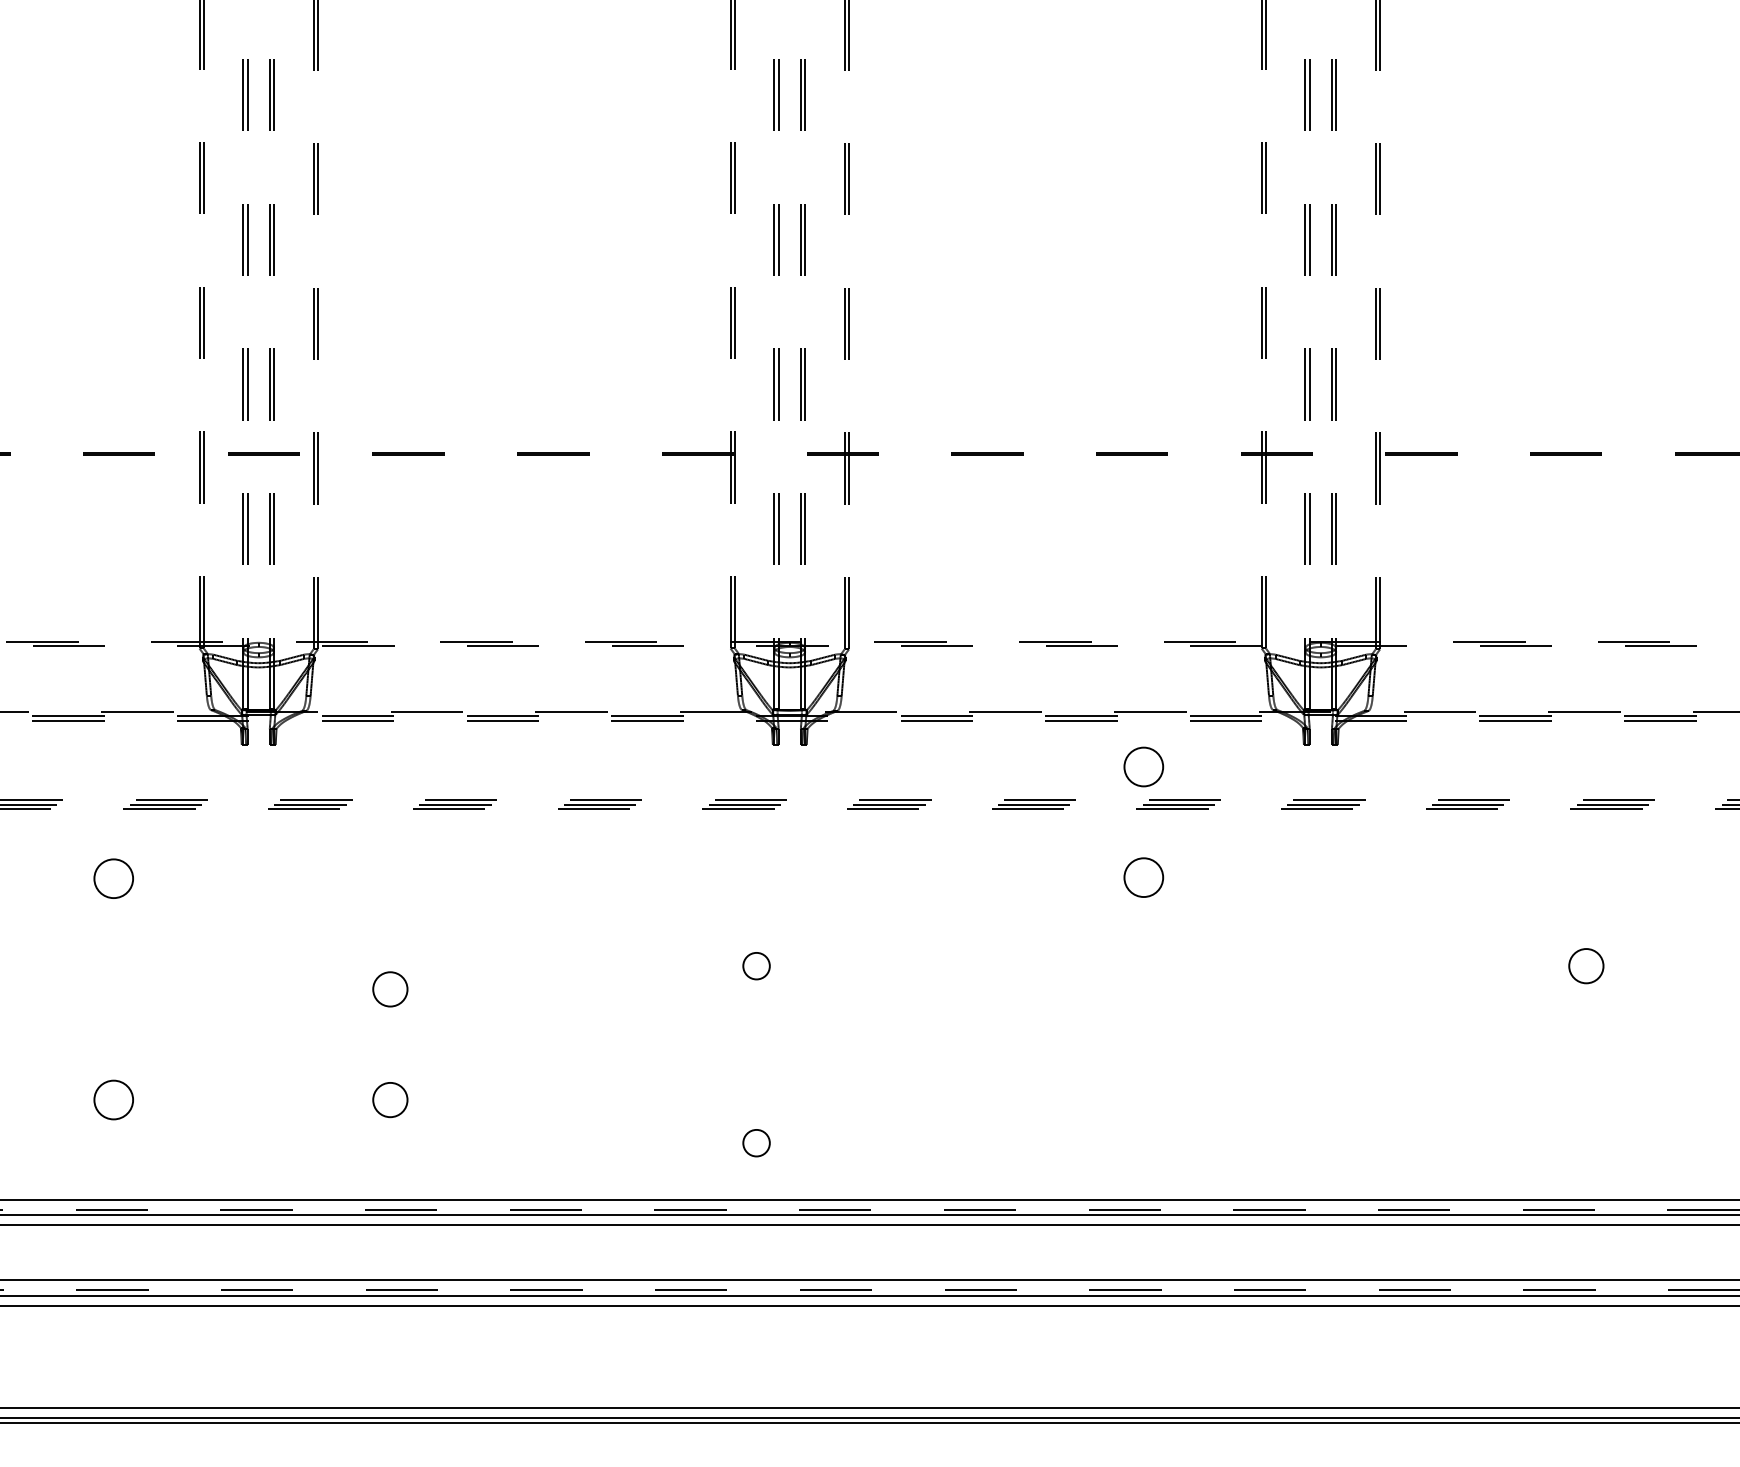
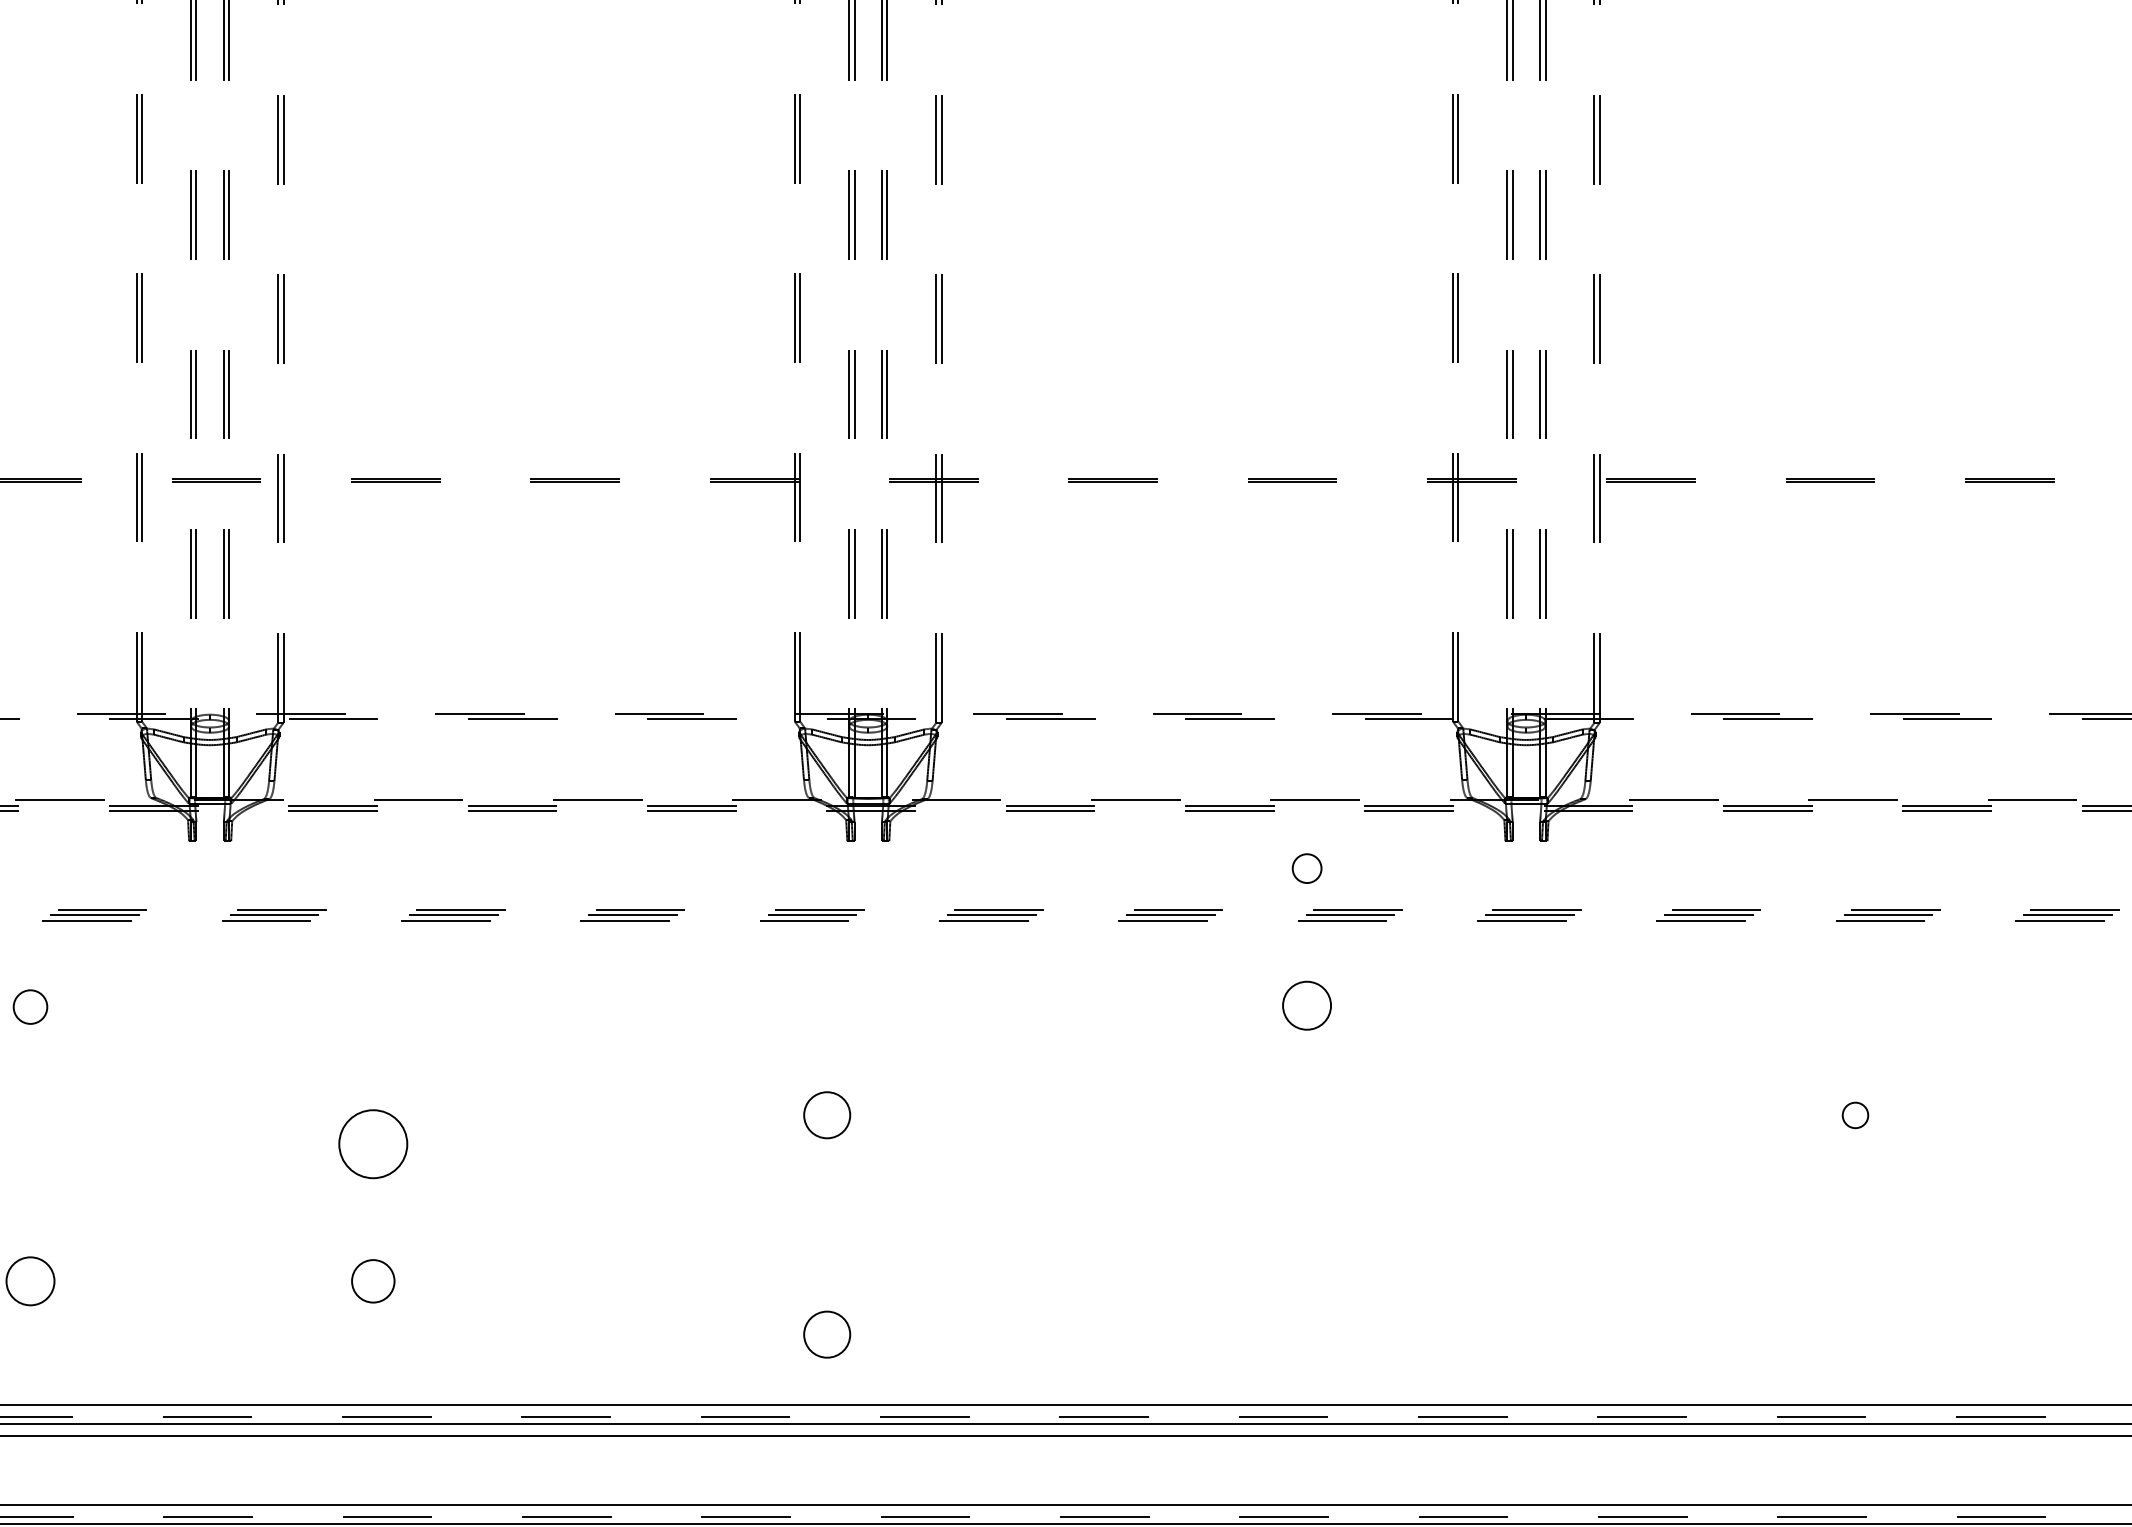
circle: (1143, 766) -> (1306, 867), size x0.6
circle: (113, 878) -> (30, 1006), size x0.7
circle: (756, 966) -> (827, 1115), size x1.4
circle: (1586, 966) -> (1855, 1115), size x0.6
circle: (390, 989) -> (373, 1144), size x1.6
circle: (756, 1143) -> (827, 1335), size x1.4

